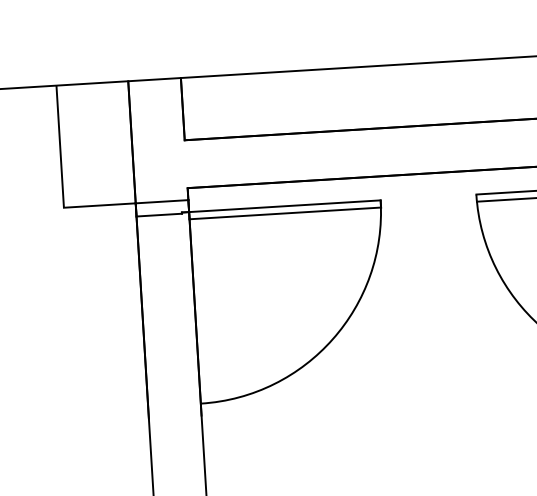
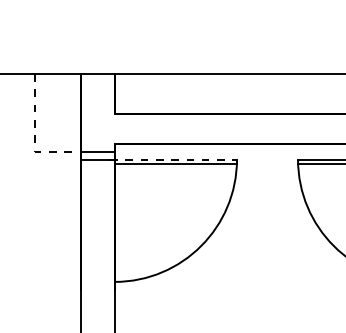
line: (62, 184) -> (35, 137), solid -> dashed
line: (282, 206) -> (174, 159), solid -> dashed

